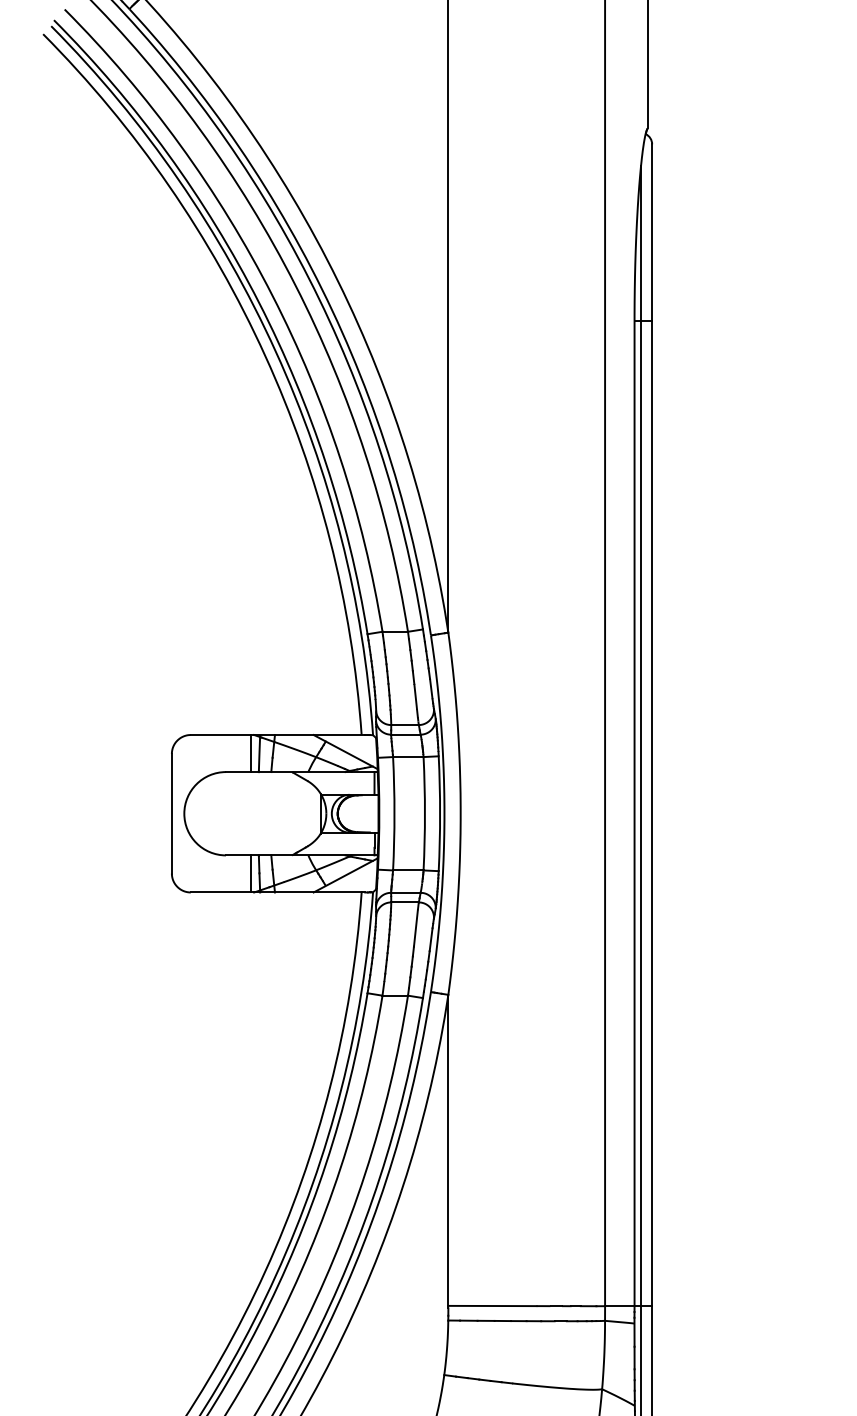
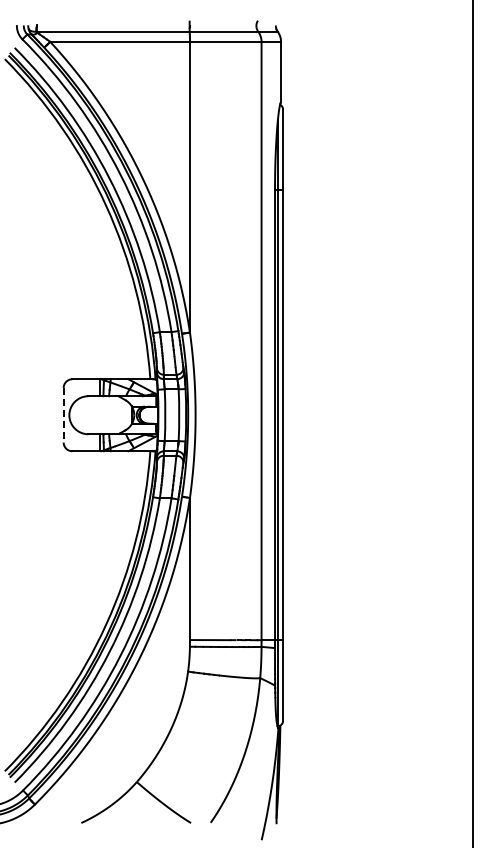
line: (171, 814) -> (63, 415), solid -> dashed

